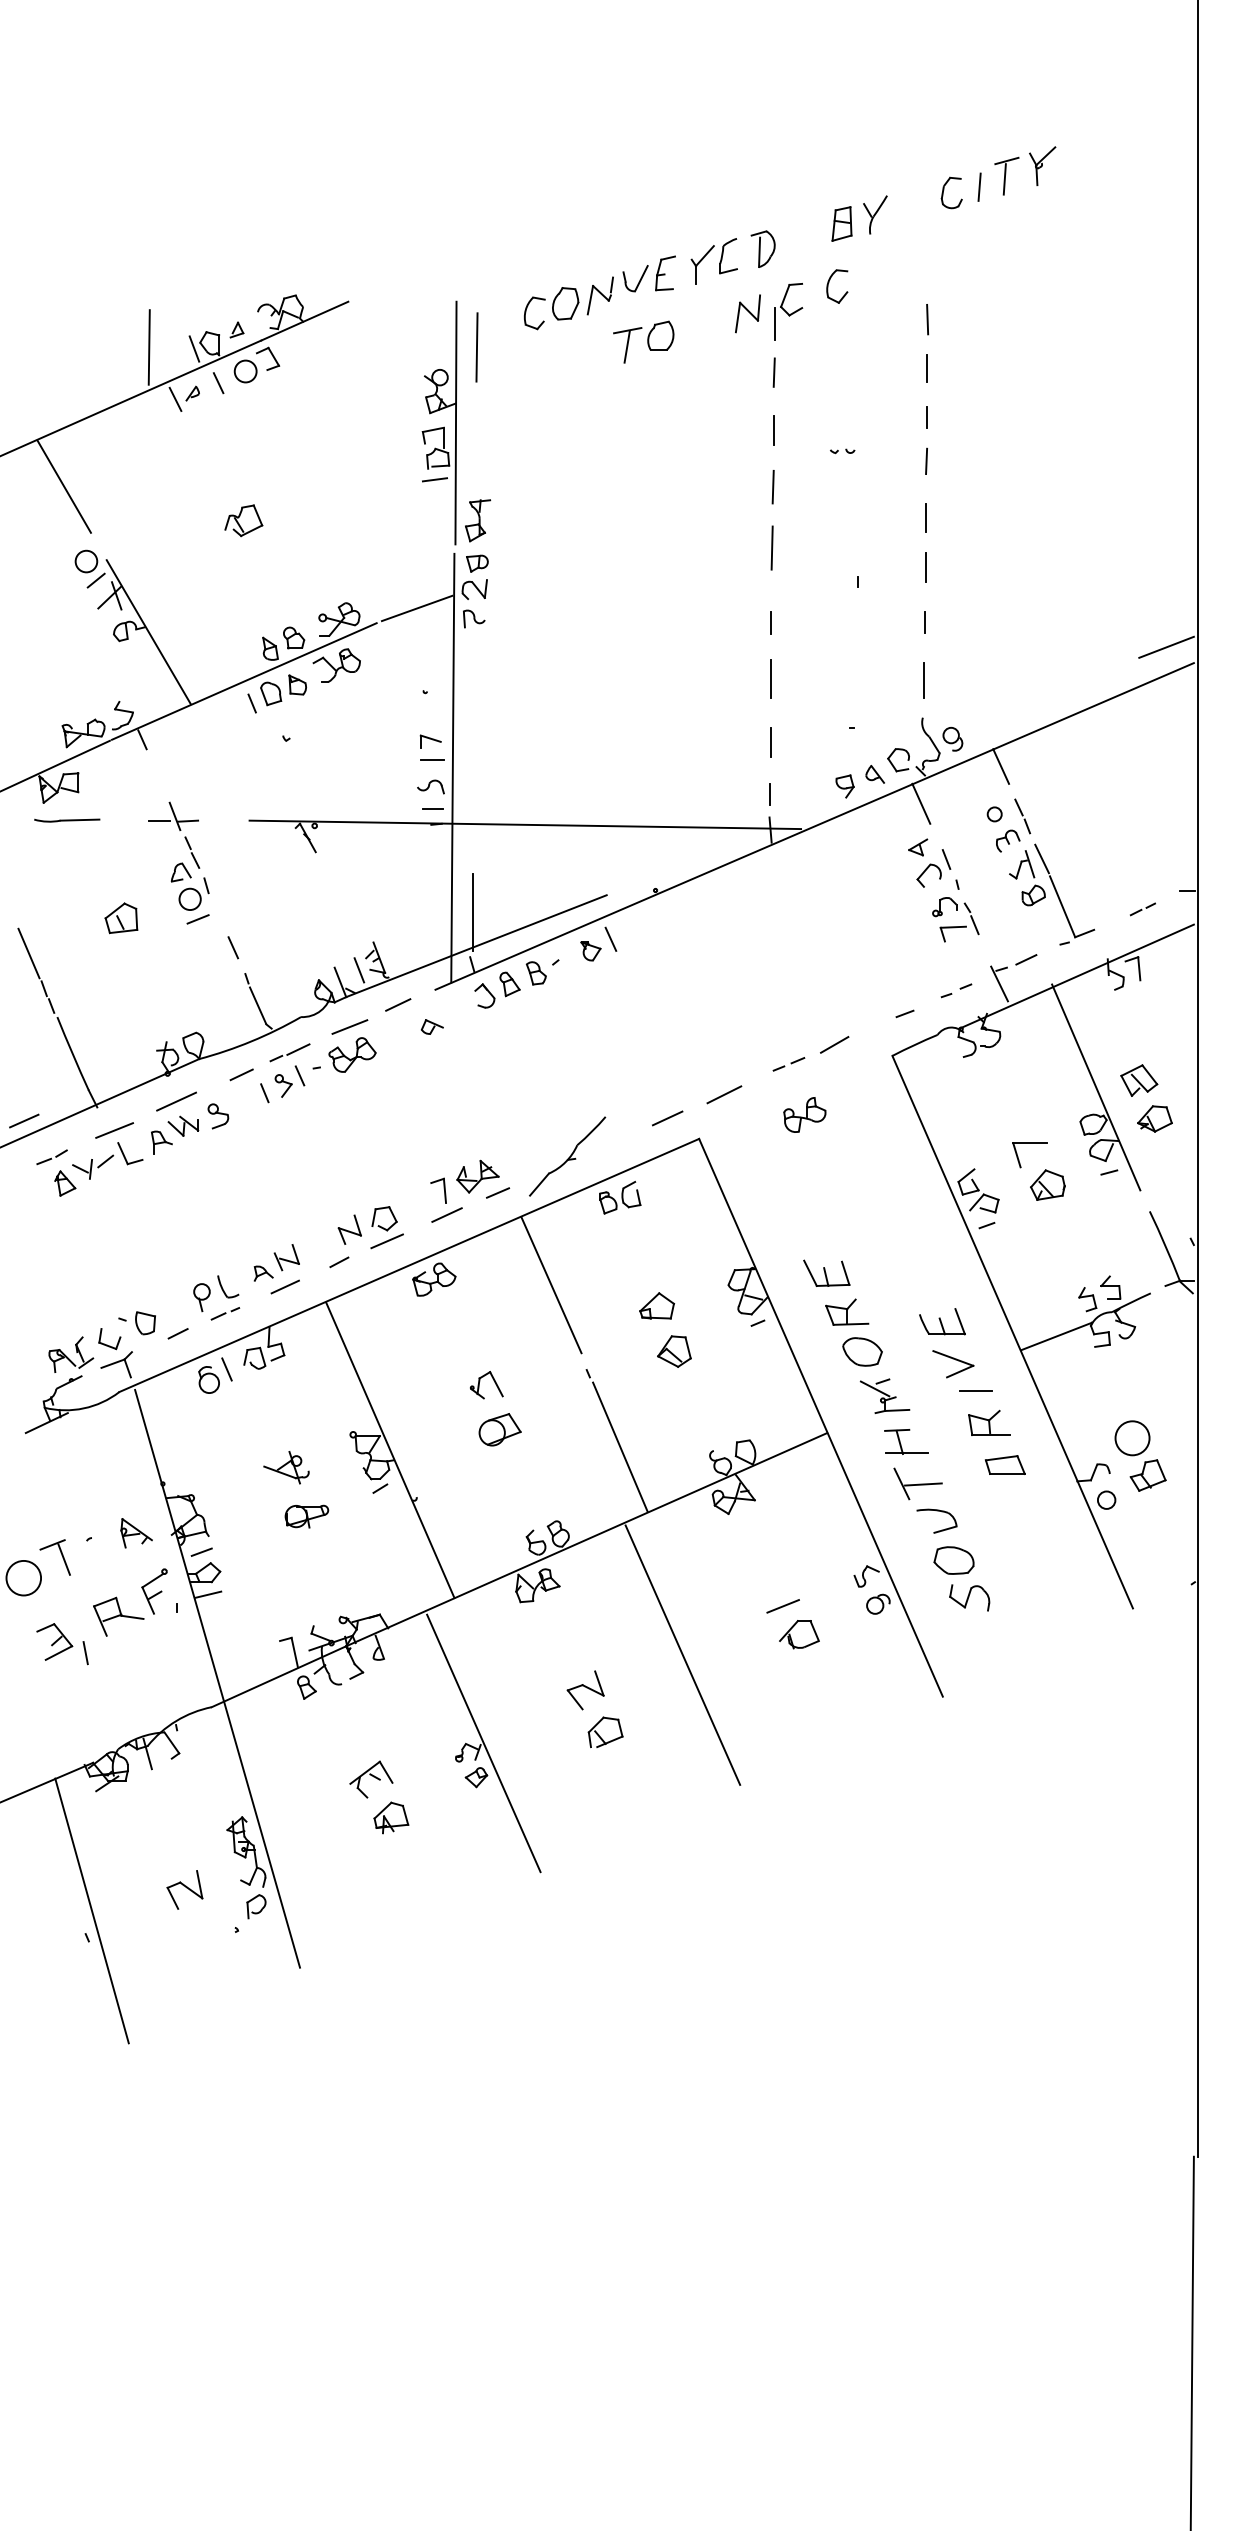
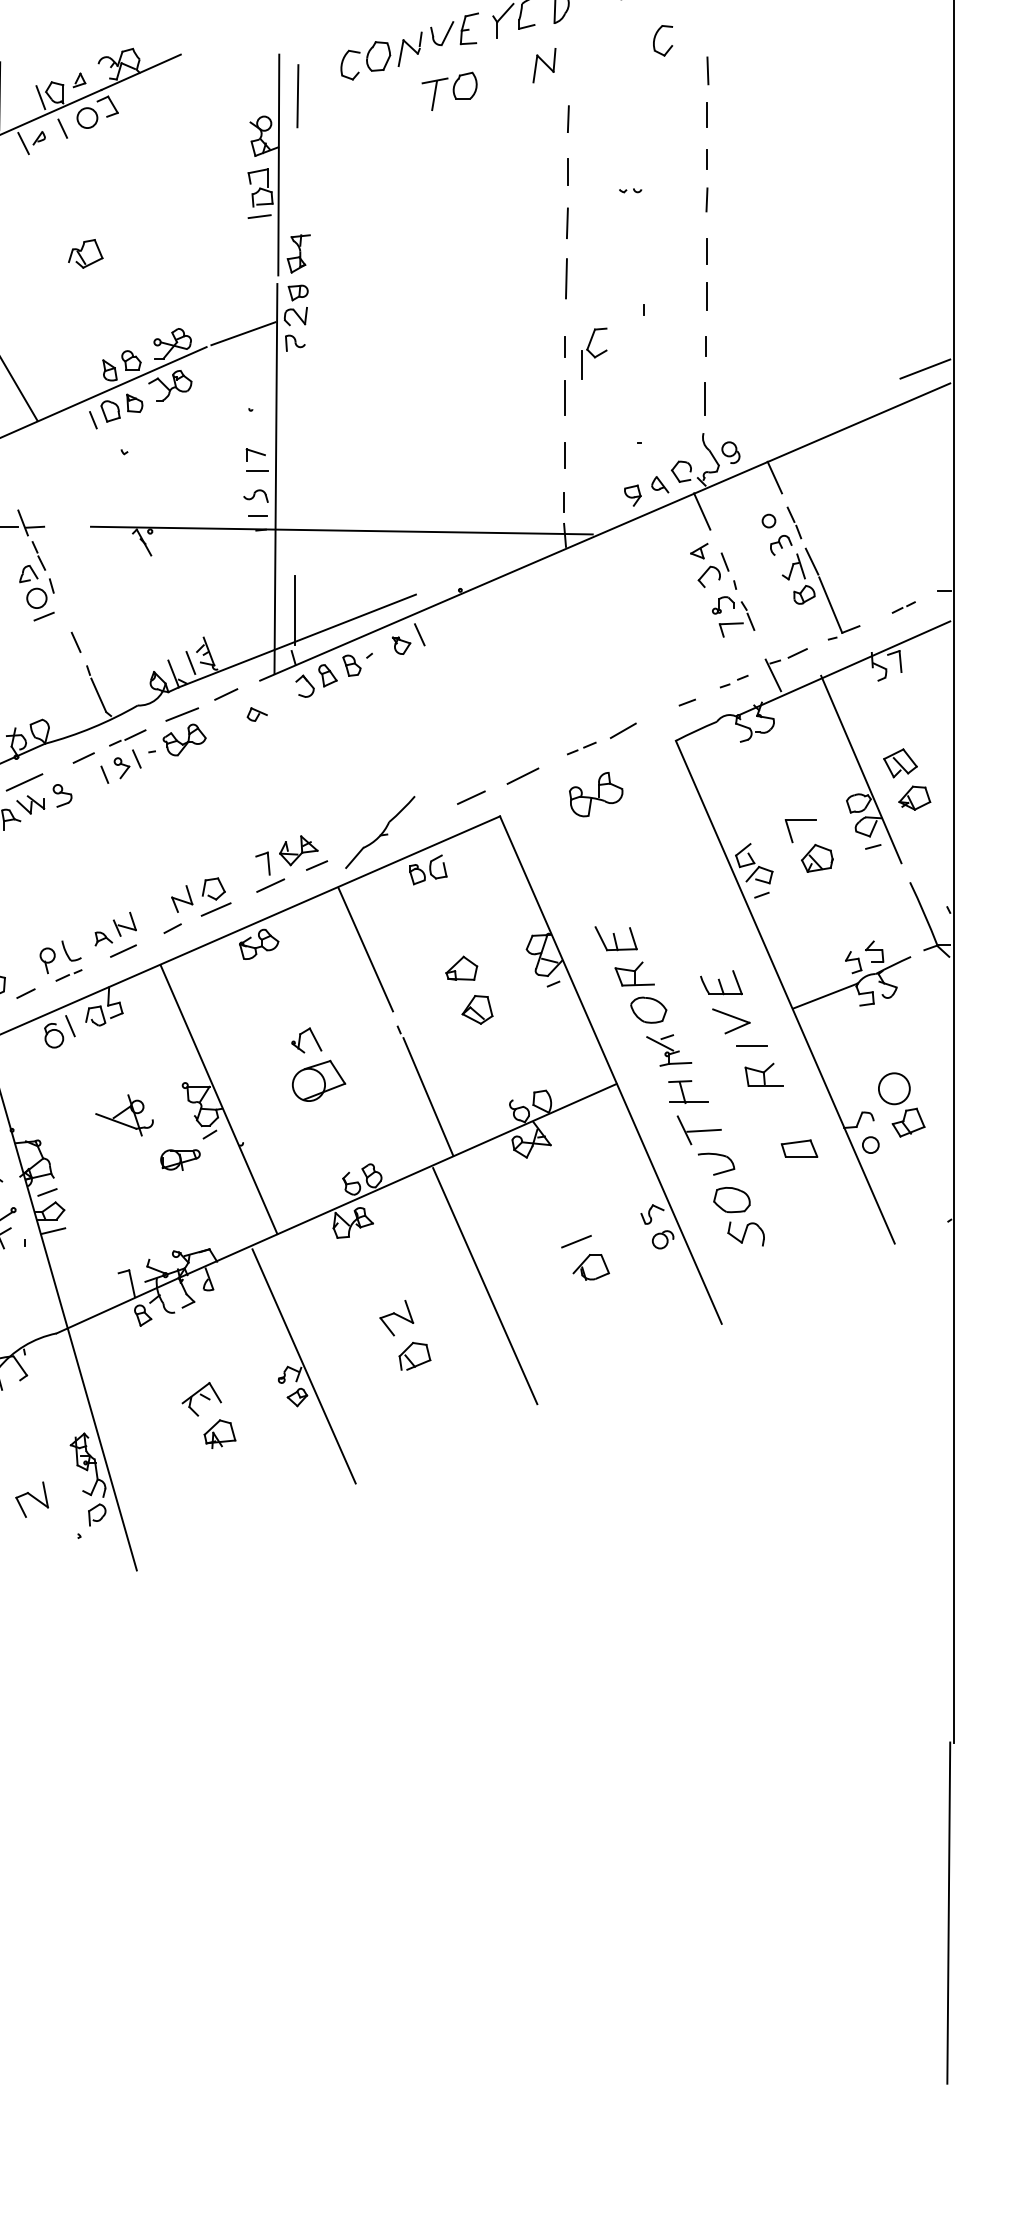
part: (829, 282) -> (655, 37), moved
part: (788, 311) -> (594, 353), moved
part: (804, 1114) -> (595, 794), size x1.4
part: (499, 1429) -> (318, 1080), size x1.4
part: (1004, 1464) -> (798, 1148), moved
part: (286, 1467) -> (124, 1115), size x1.4
part: (306, 1516) -> (180, 1159), moved

